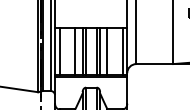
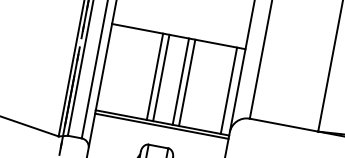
line: (59, 51) -> (112, 68), removed
line: (75, 51) -> (141, 74), removed
line: (107, 51) -> (200, 85), removed

